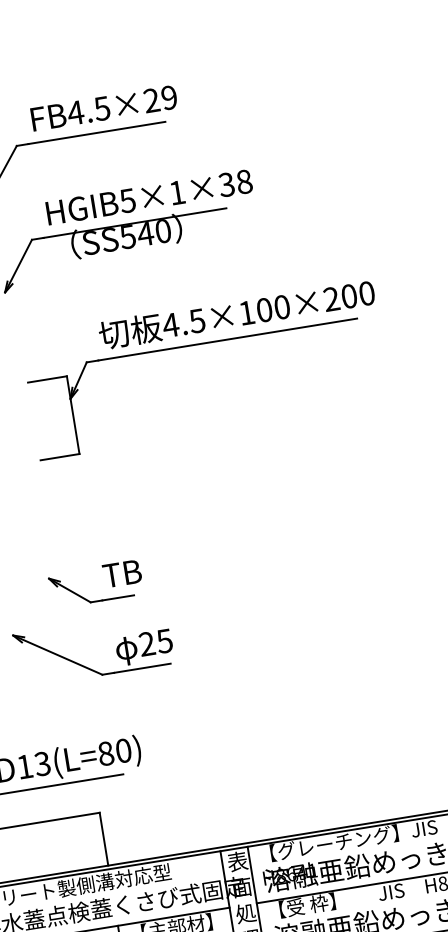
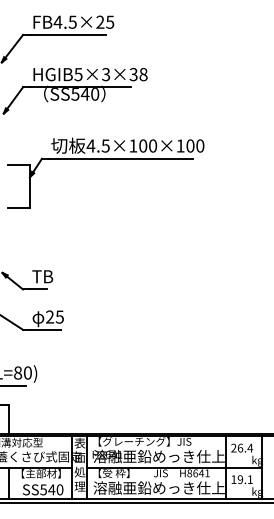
text: (169, 96) -> (110, 21), FB4.5×29 -> FB4.5×25
text: (177, 192) -> (106, 74), HGIB5×1×38 -> HGIB5×3×38
text: (331, 298) -> (180, 145), 4.5×100×200 -> 4.5×100×100

